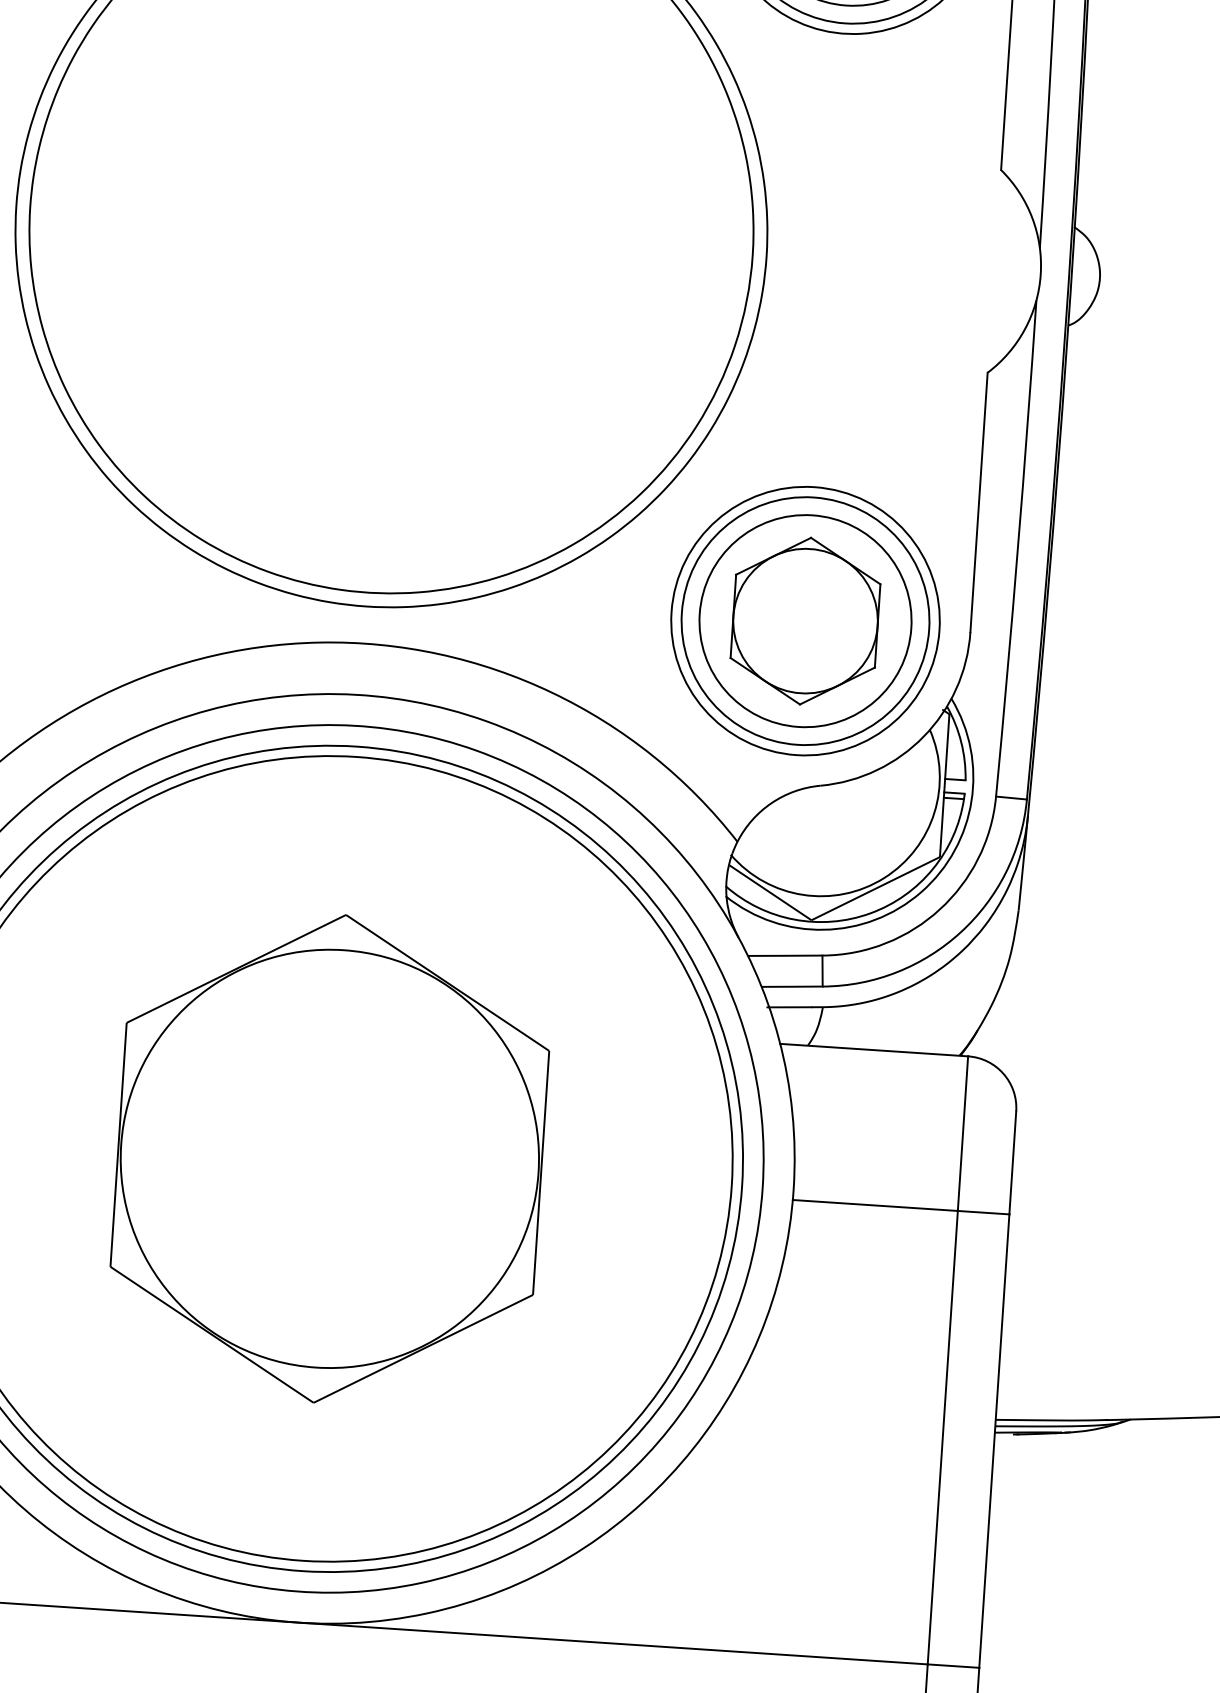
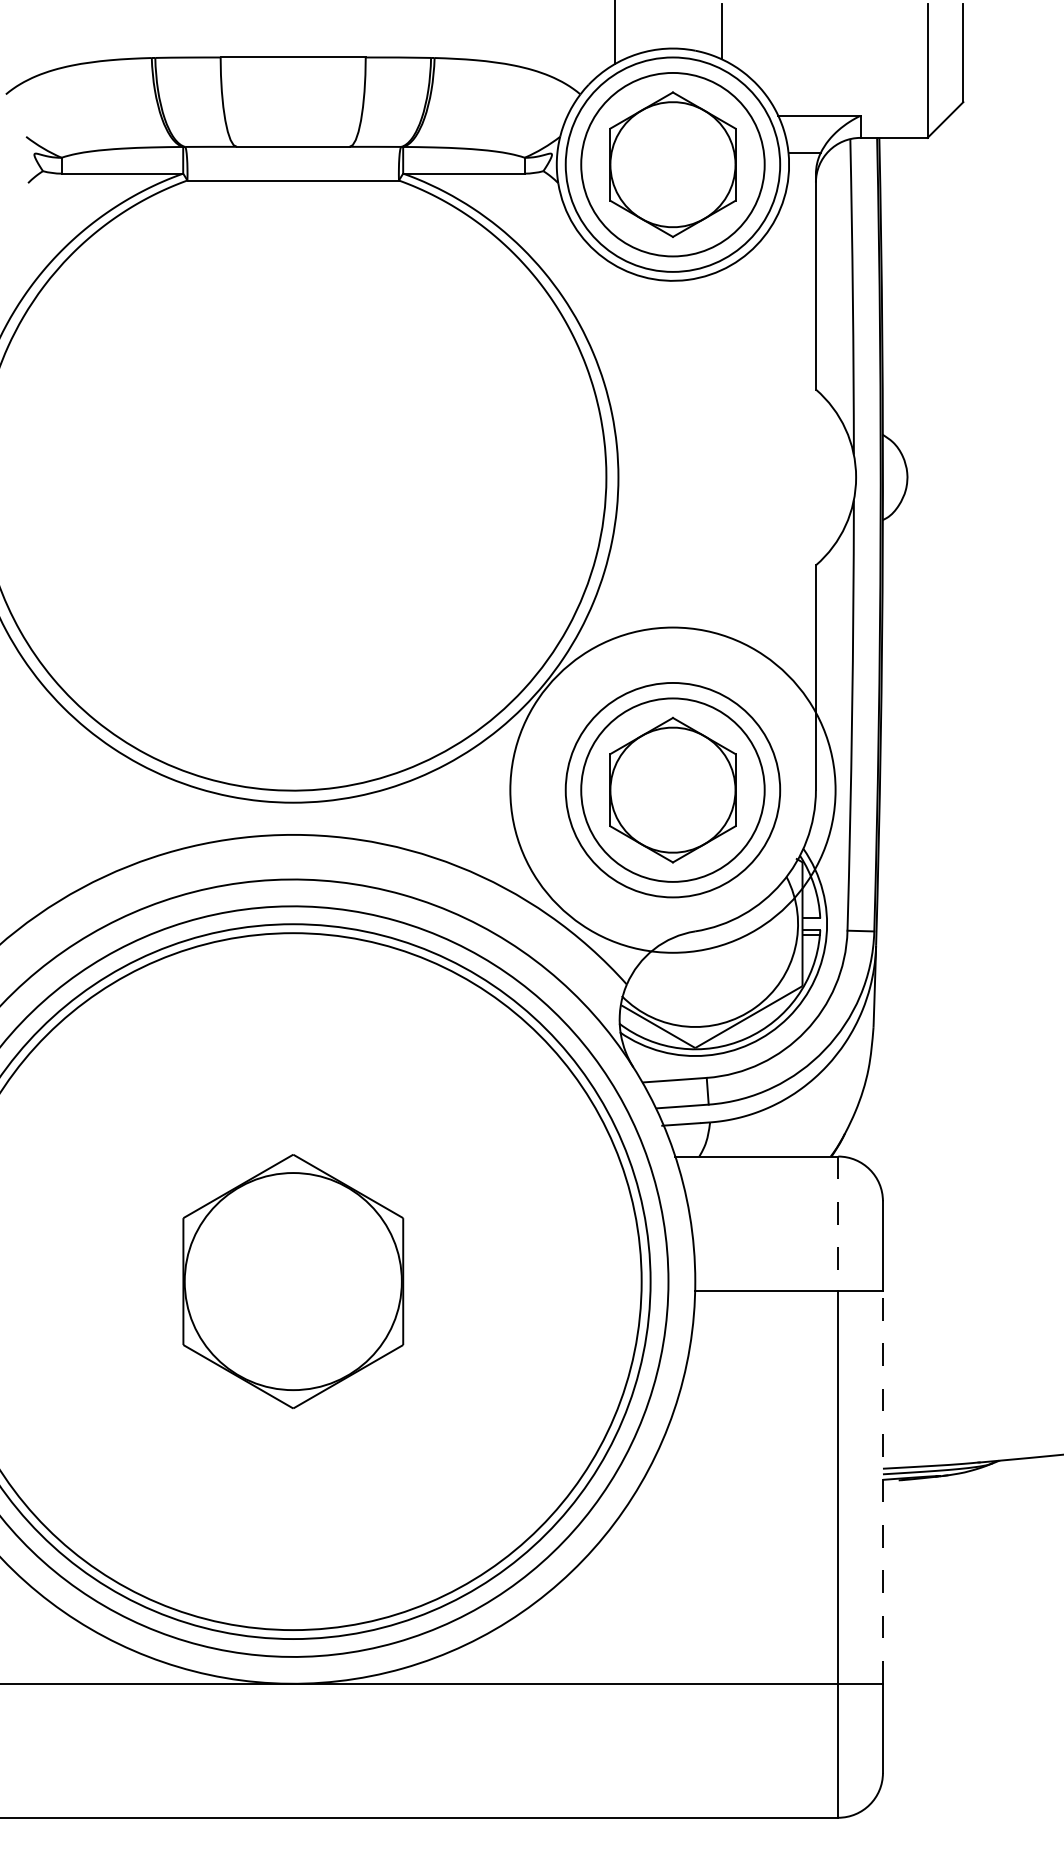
circle: (804, 621) -> (672, 790), size x1.4
line: (963, 1134) -> (838, 1224), solid -> dashed
part: (330, 1158) -> (293, 1281), size x0.6
line: (993, 1441) -> (882, 1487), solid -> dashed

